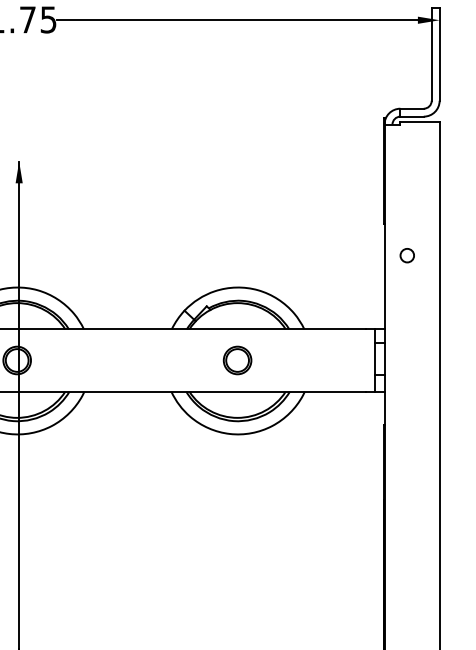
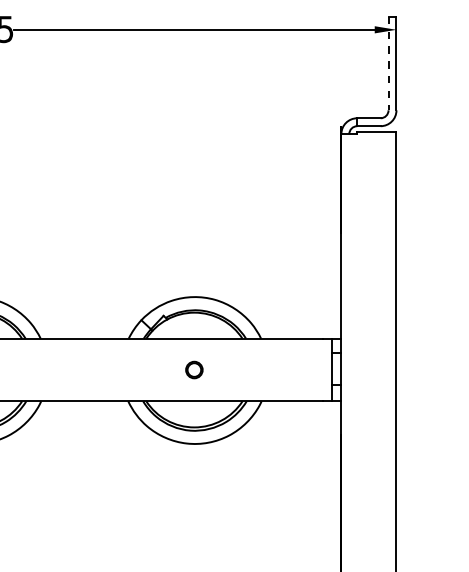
line: (431, 54) -> (388, 64), solid -> dashed
circle: (406, 255) -> (363, 265), removed
part: (237, 360) -> (194, 370), size x0.6

